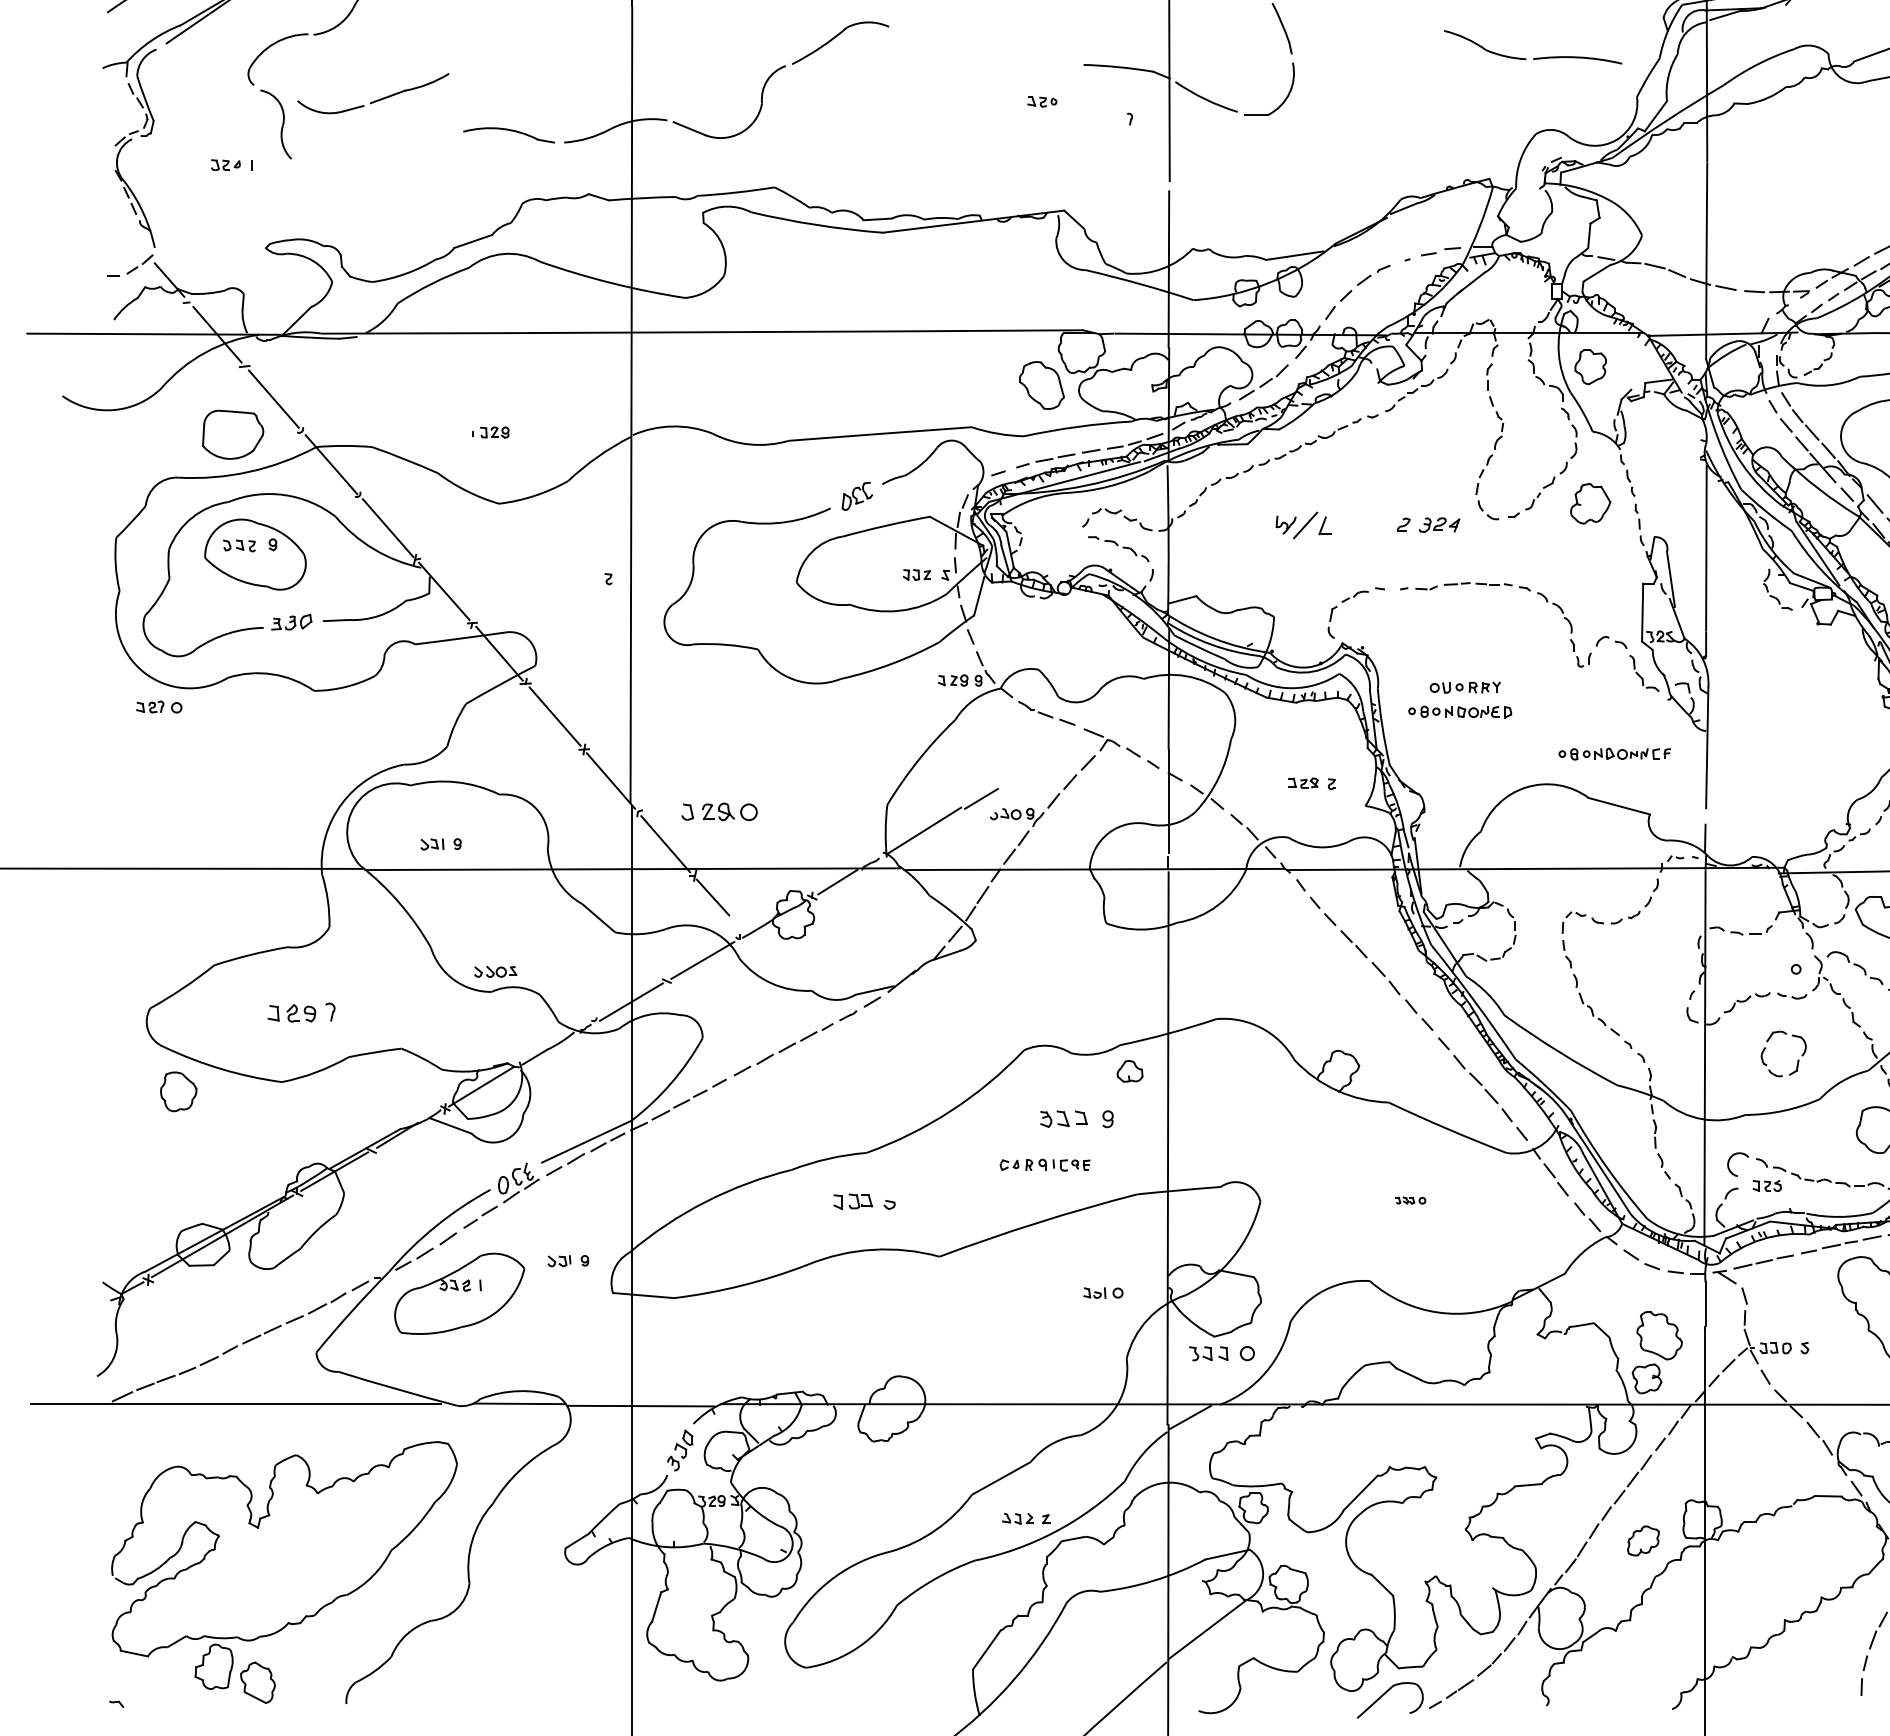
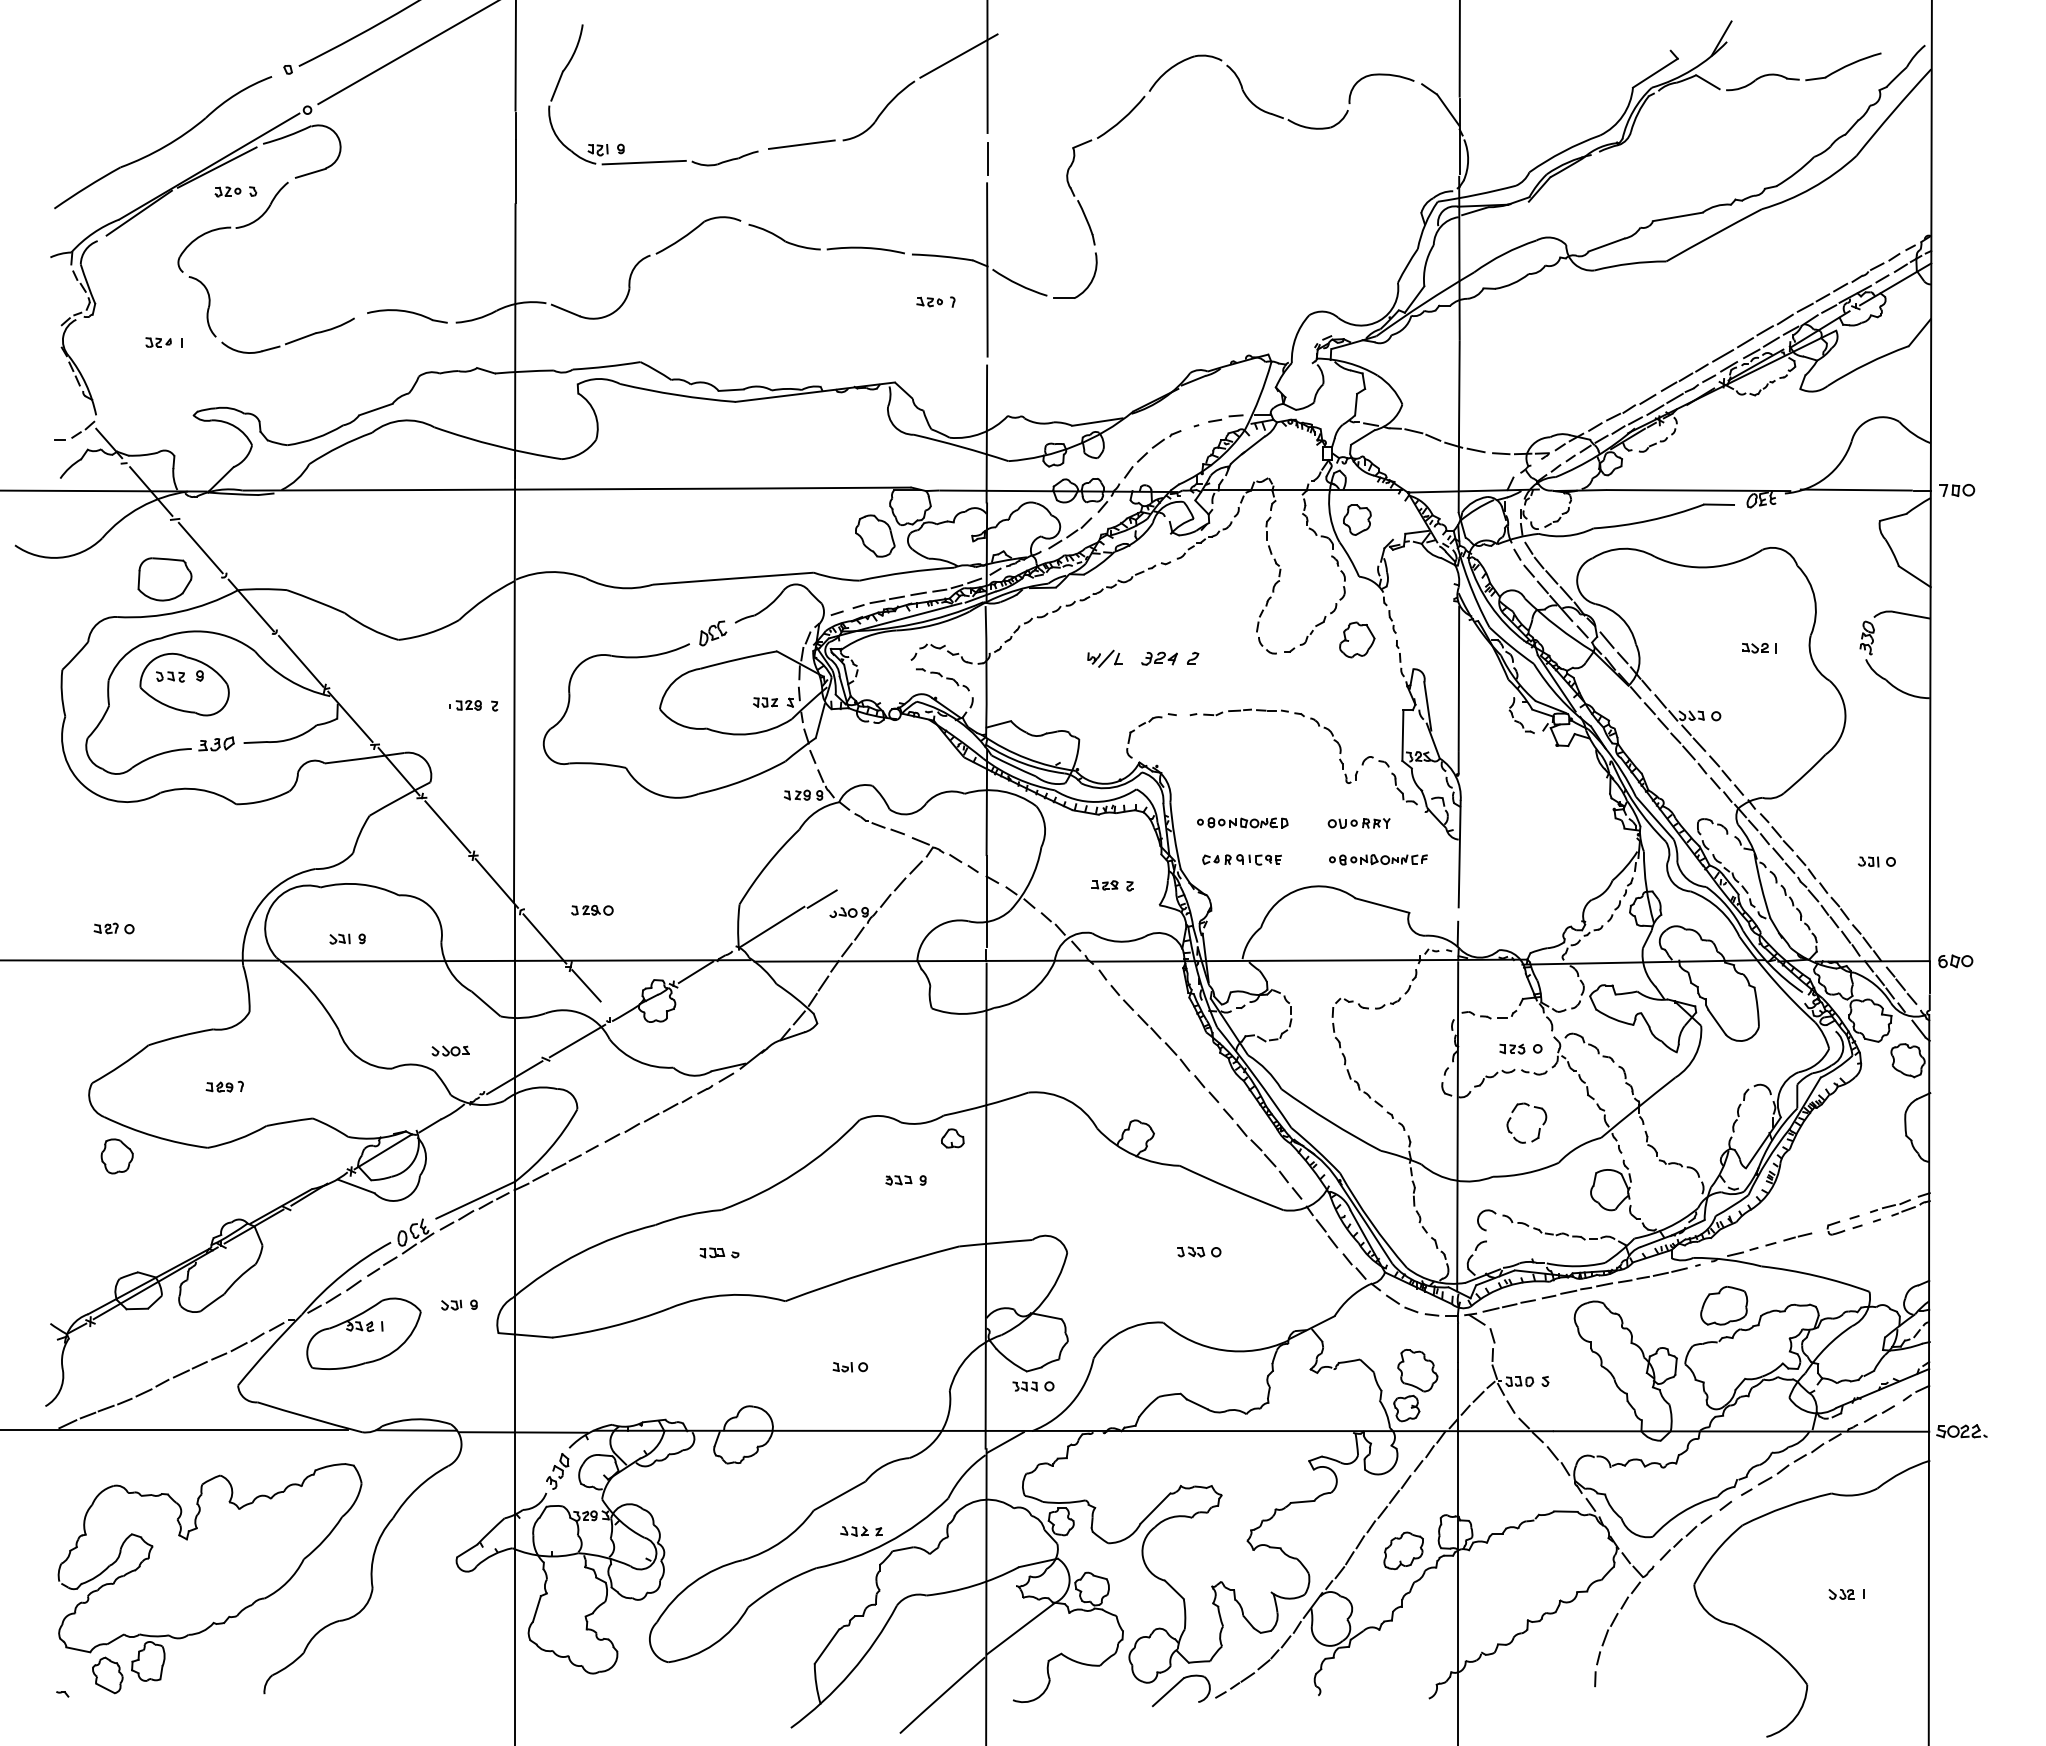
part: (1532, 58) -> (826, 248), moved
part: (374, 100) -> (289, 341), moved
part: (1042, 101) -> (929, 301), moved
part: (491, 432) -> (465, 705), moved
part: (1302, 524) -> (1104, 658), size x0.71
part: (1439, 524) -> (1159, 658), moved
part: (1464, 687) -> (1358, 823), moved
part: (158, 707) -> (113, 928), moved
part: (719, 810) -> (592, 909), size x0.62
part: (495, 971) -> (450, 1050), moved
part: (300, 1012) -> (224, 1086), size x0.62
part: (1076, 1119) -> (905, 1180), size x0.62
part: (1044, 1164) -> (1241, 859), moved
part: (1767, 1185) -> (1512, 1048), moved
part: (1411, 1200) -> (1199, 1251), size x1.67
part: (864, 1201) -> (719, 1252), size x0.71
part: (1103, 1293) -> (850, 1367), moved
part: (1222, 1353) -> (1033, 1386), size x0.71
part: (1643, 1540) -> (1403, 1550), size x1.43
part: (257, 1682) -> (107, 1675), moved

